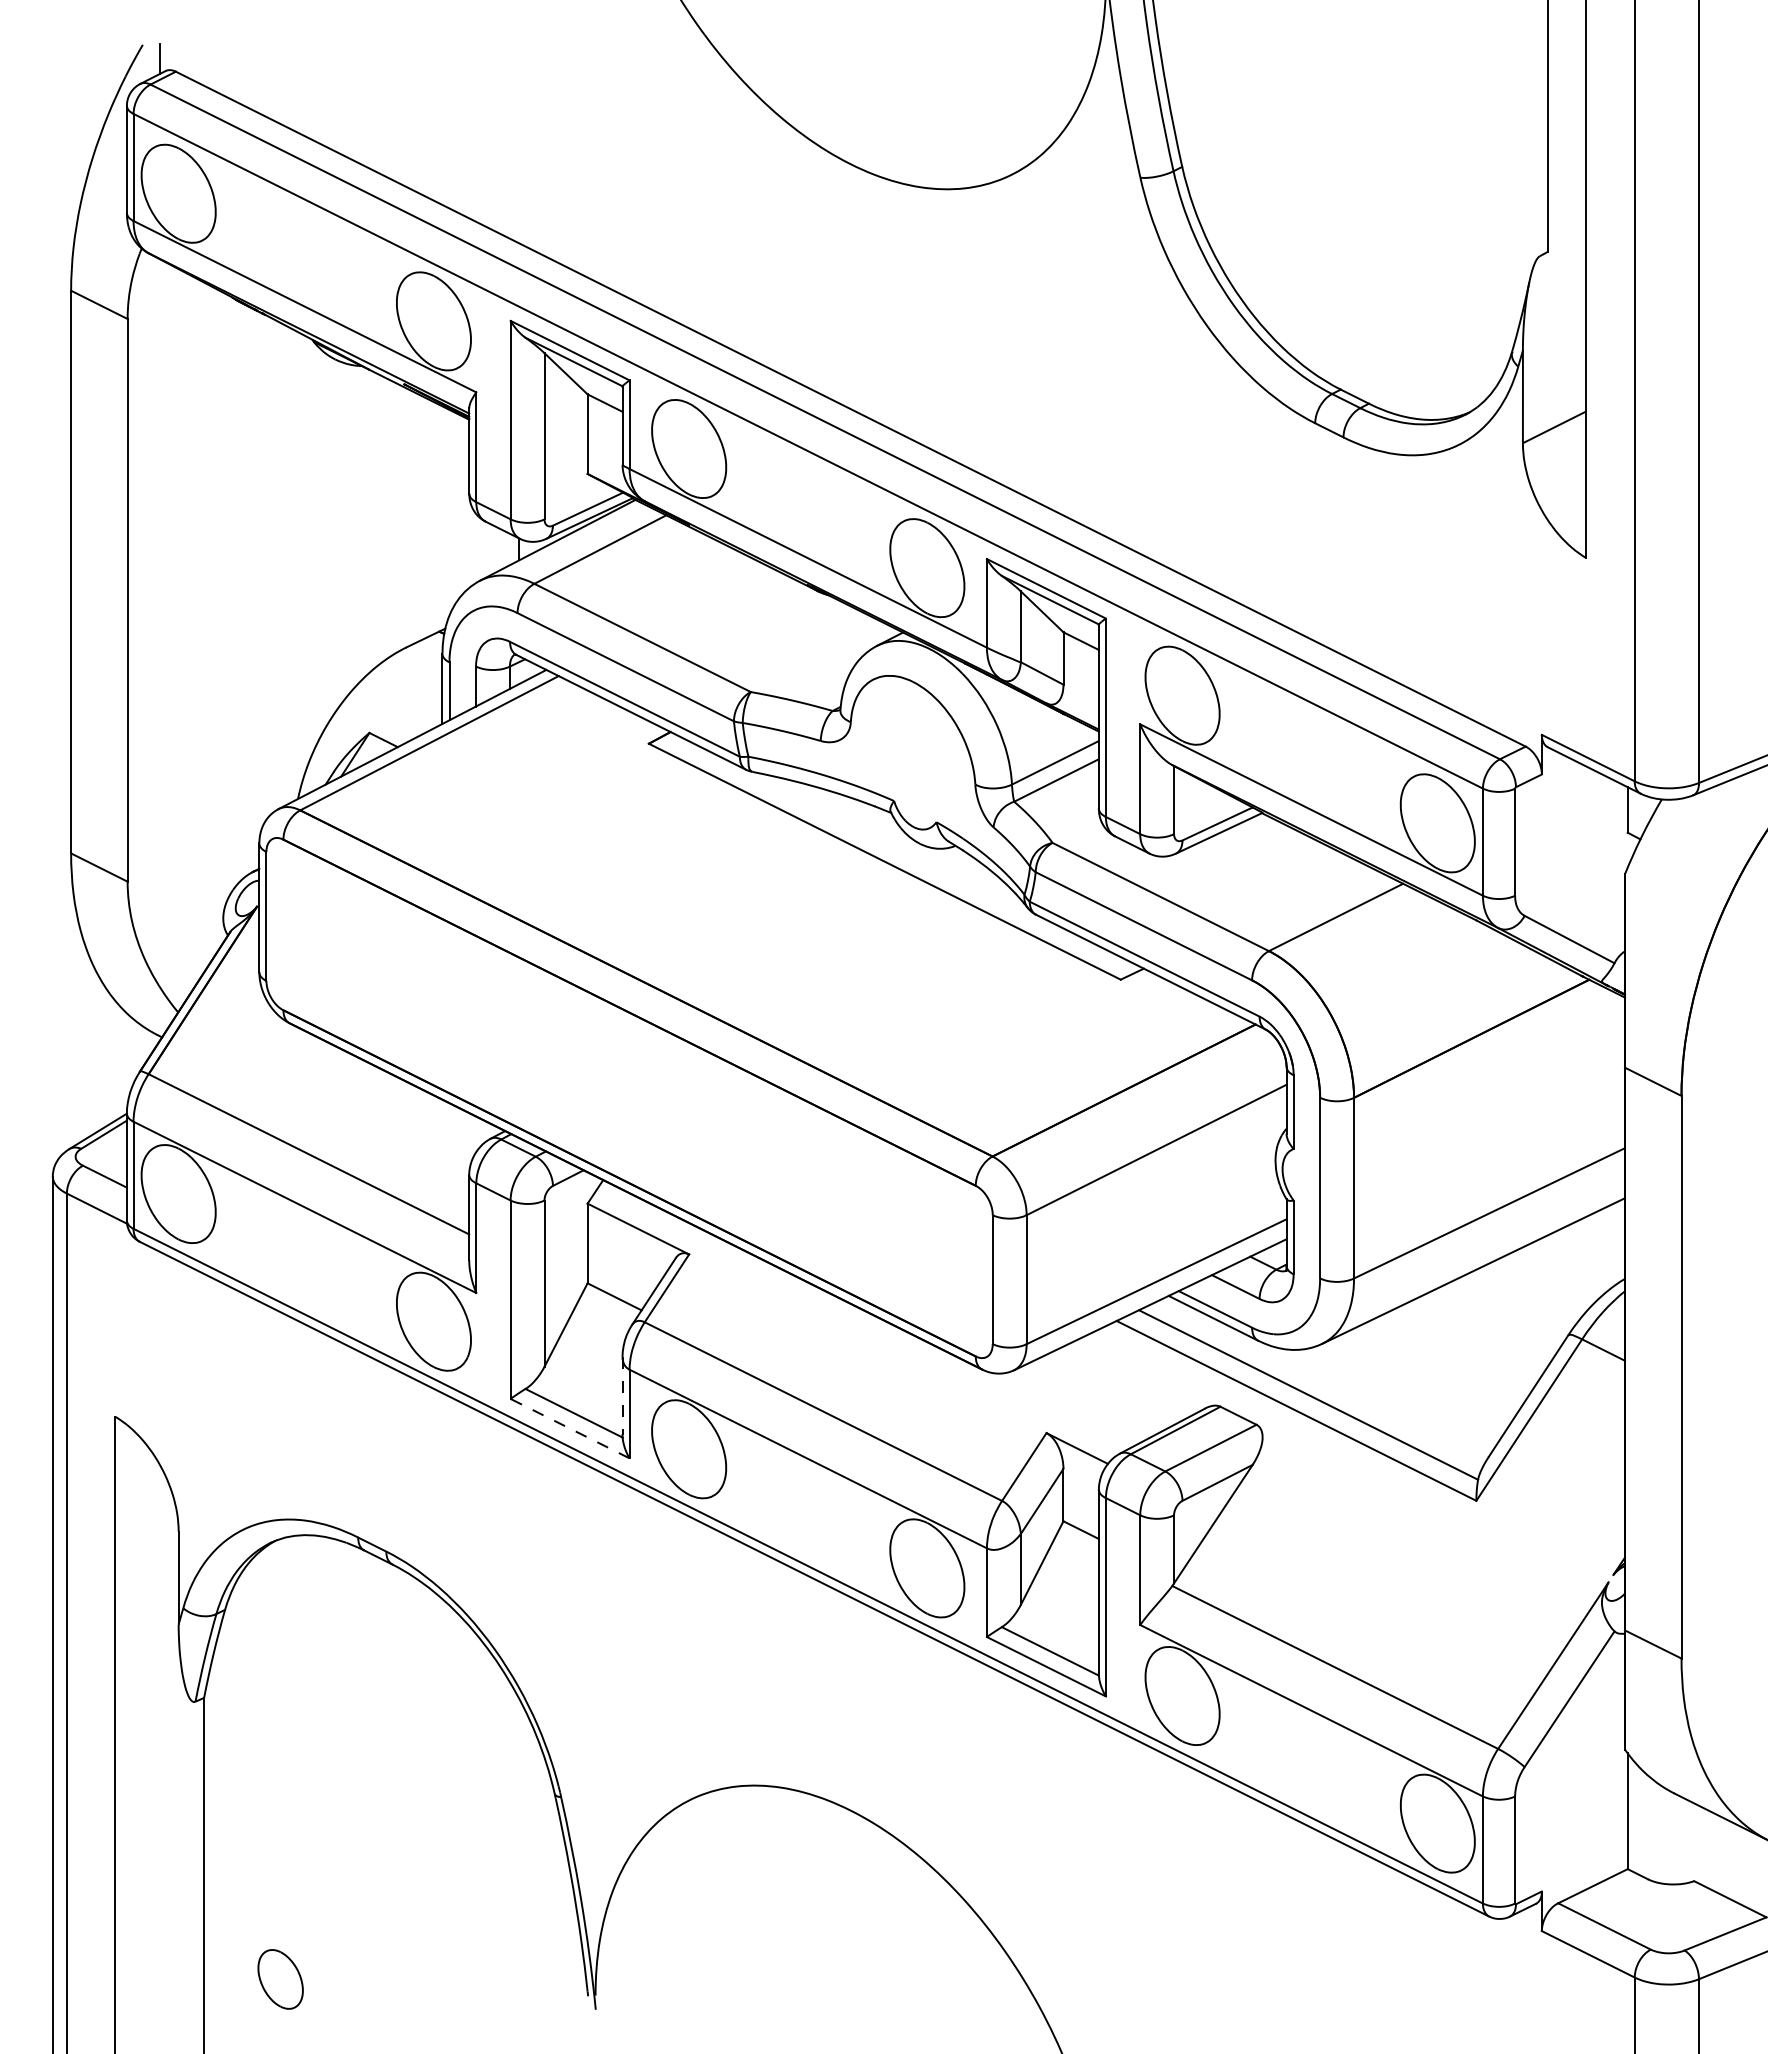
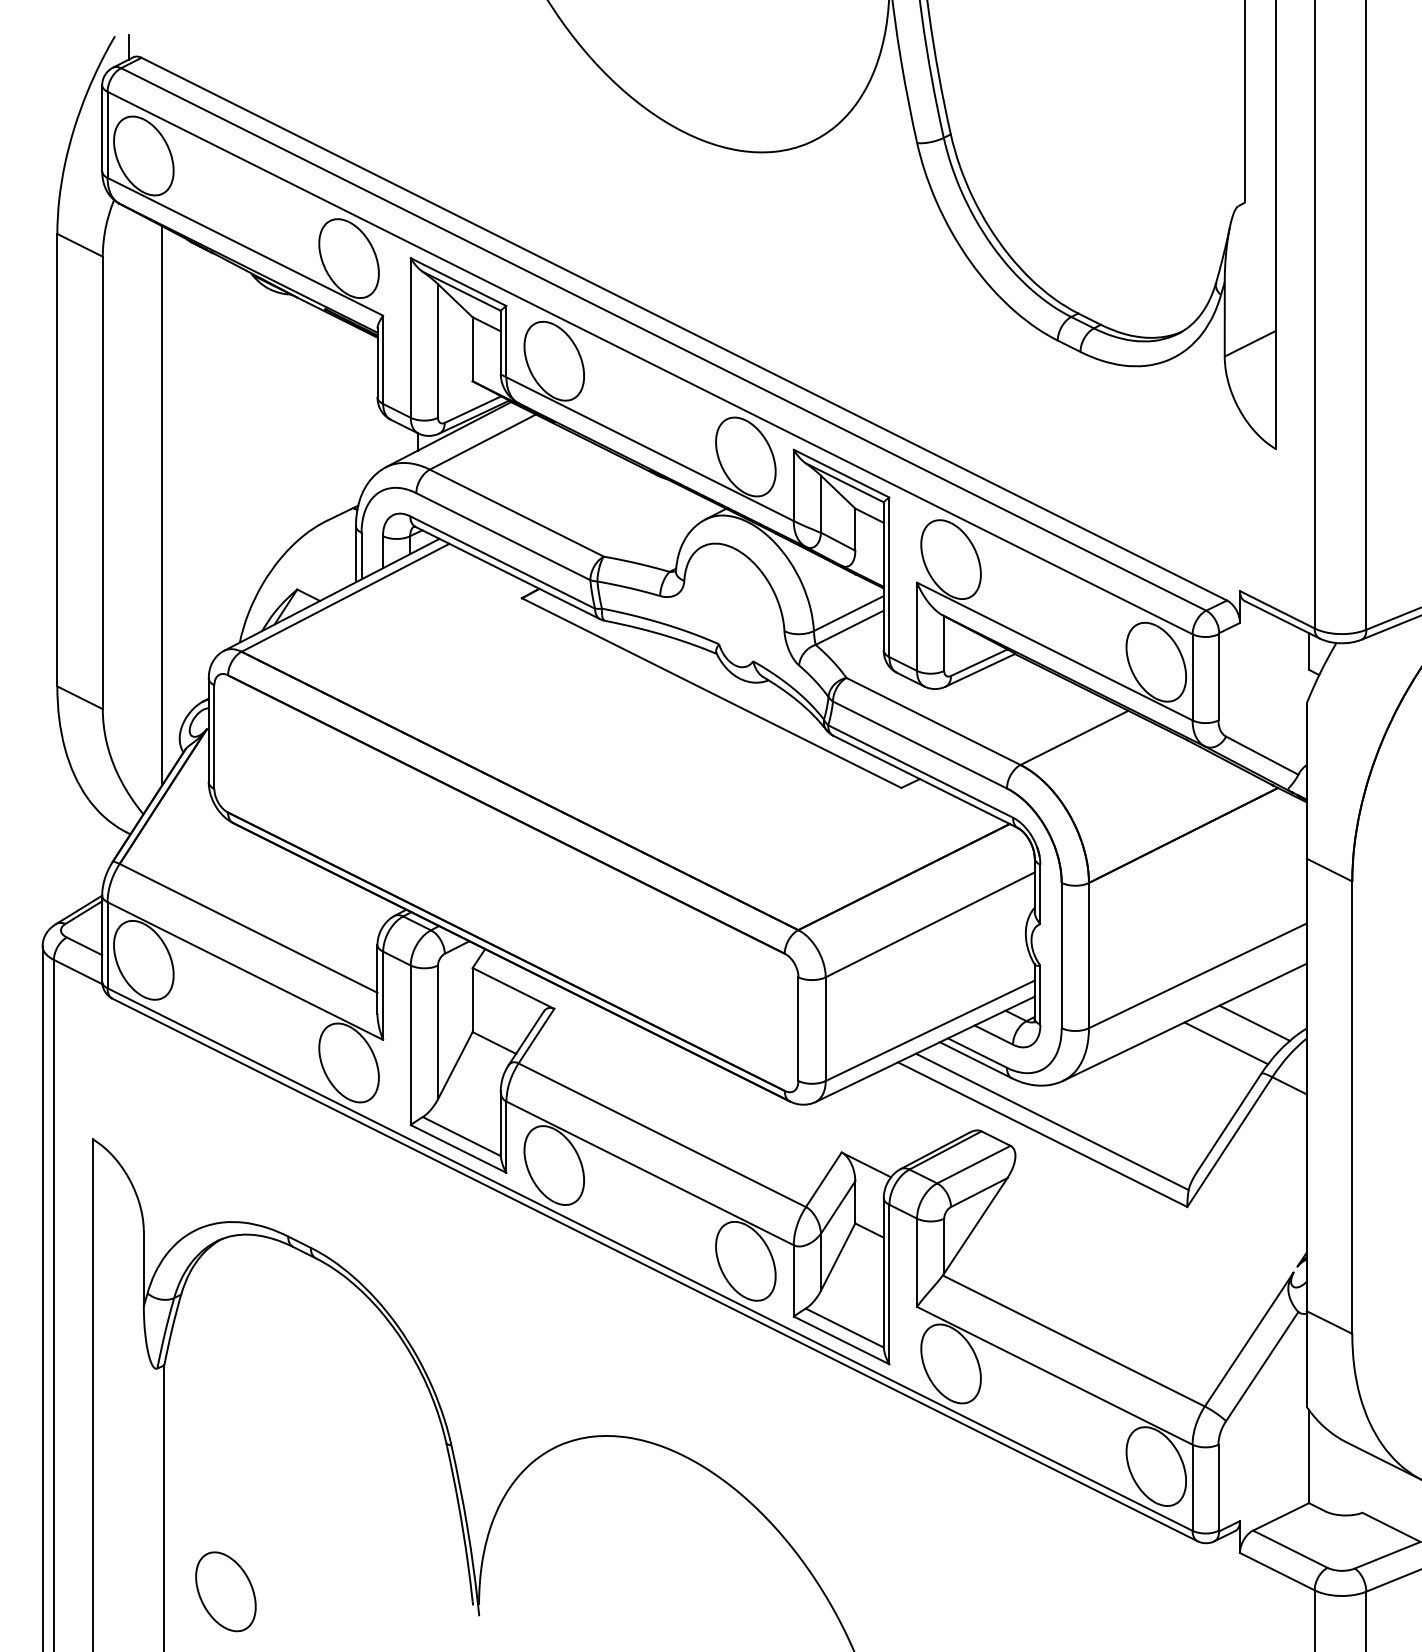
line: (201, 628) -> (162, 505), added
line: (1560, 1272) -> (1254, 1023), added
line: (1524, 1297) -> (1226, 1043), added
line: (622, 1396) -> (500, 1123), dashed -> solid
line: (570, 1428) -> (458, 1148), dashed -> solid
part: (280, 1979) -> (225, 1591), size x1.67

